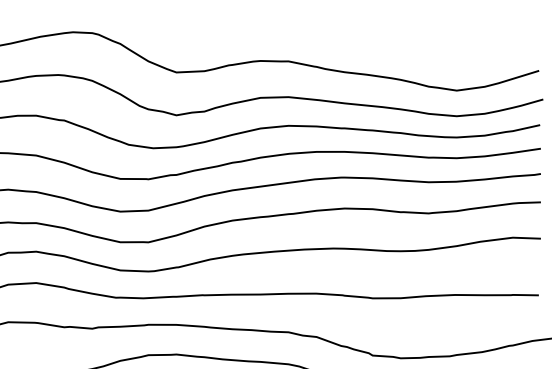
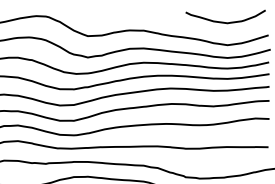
curve: (448, 43) -> (223, 21), added

